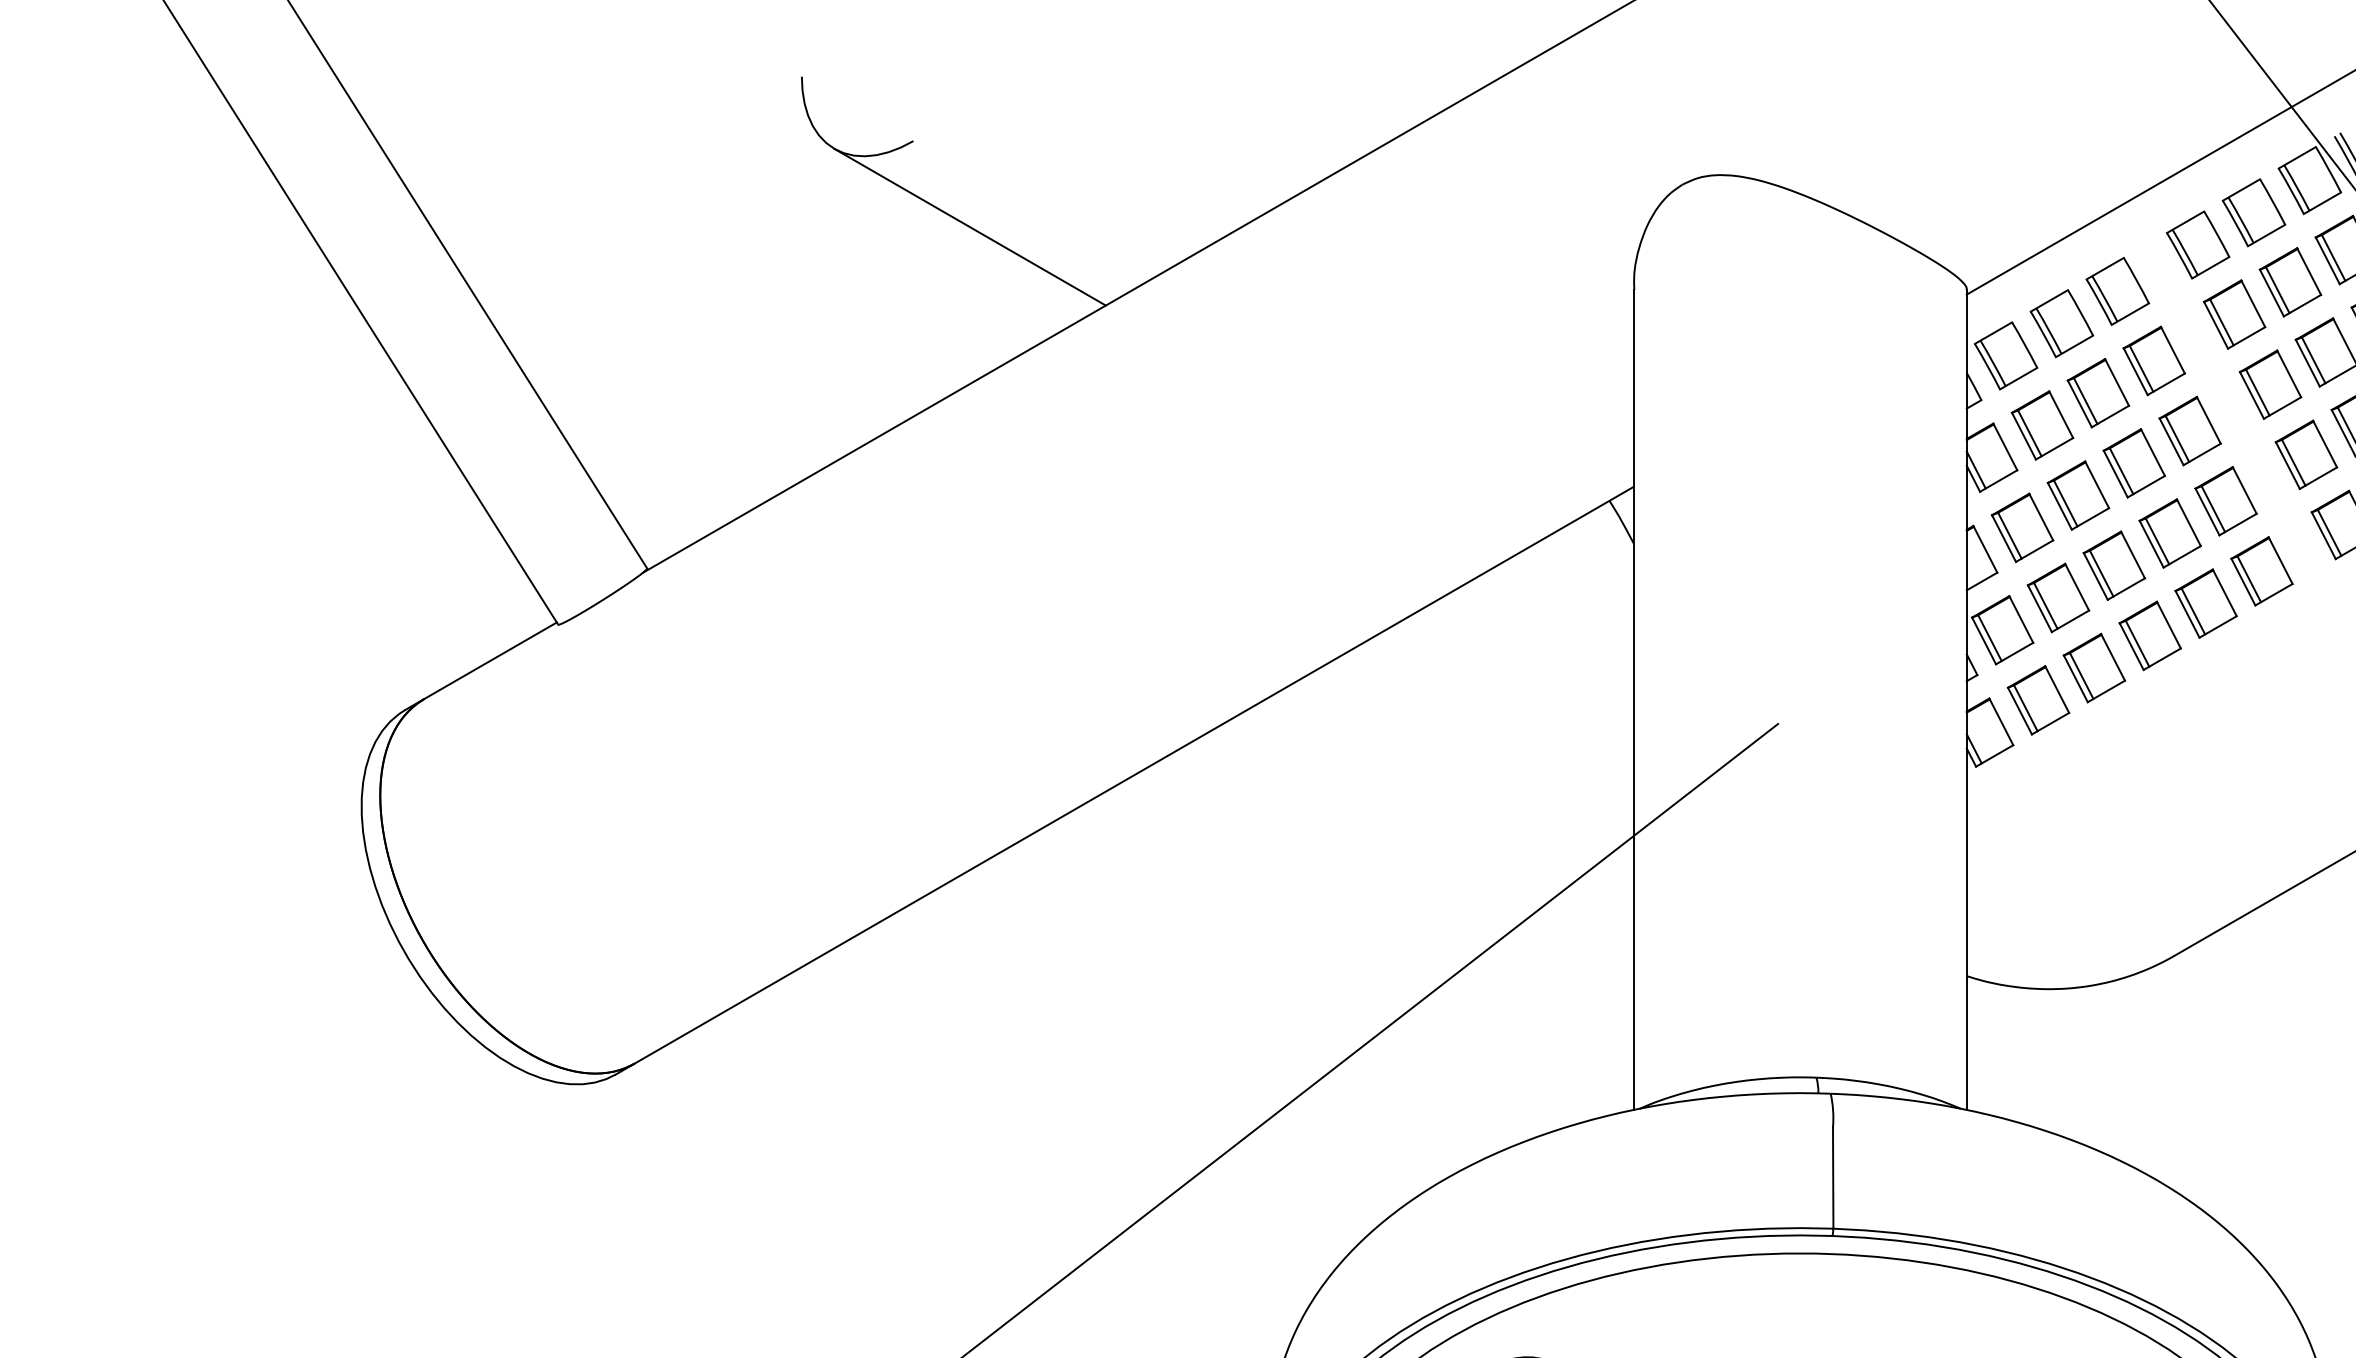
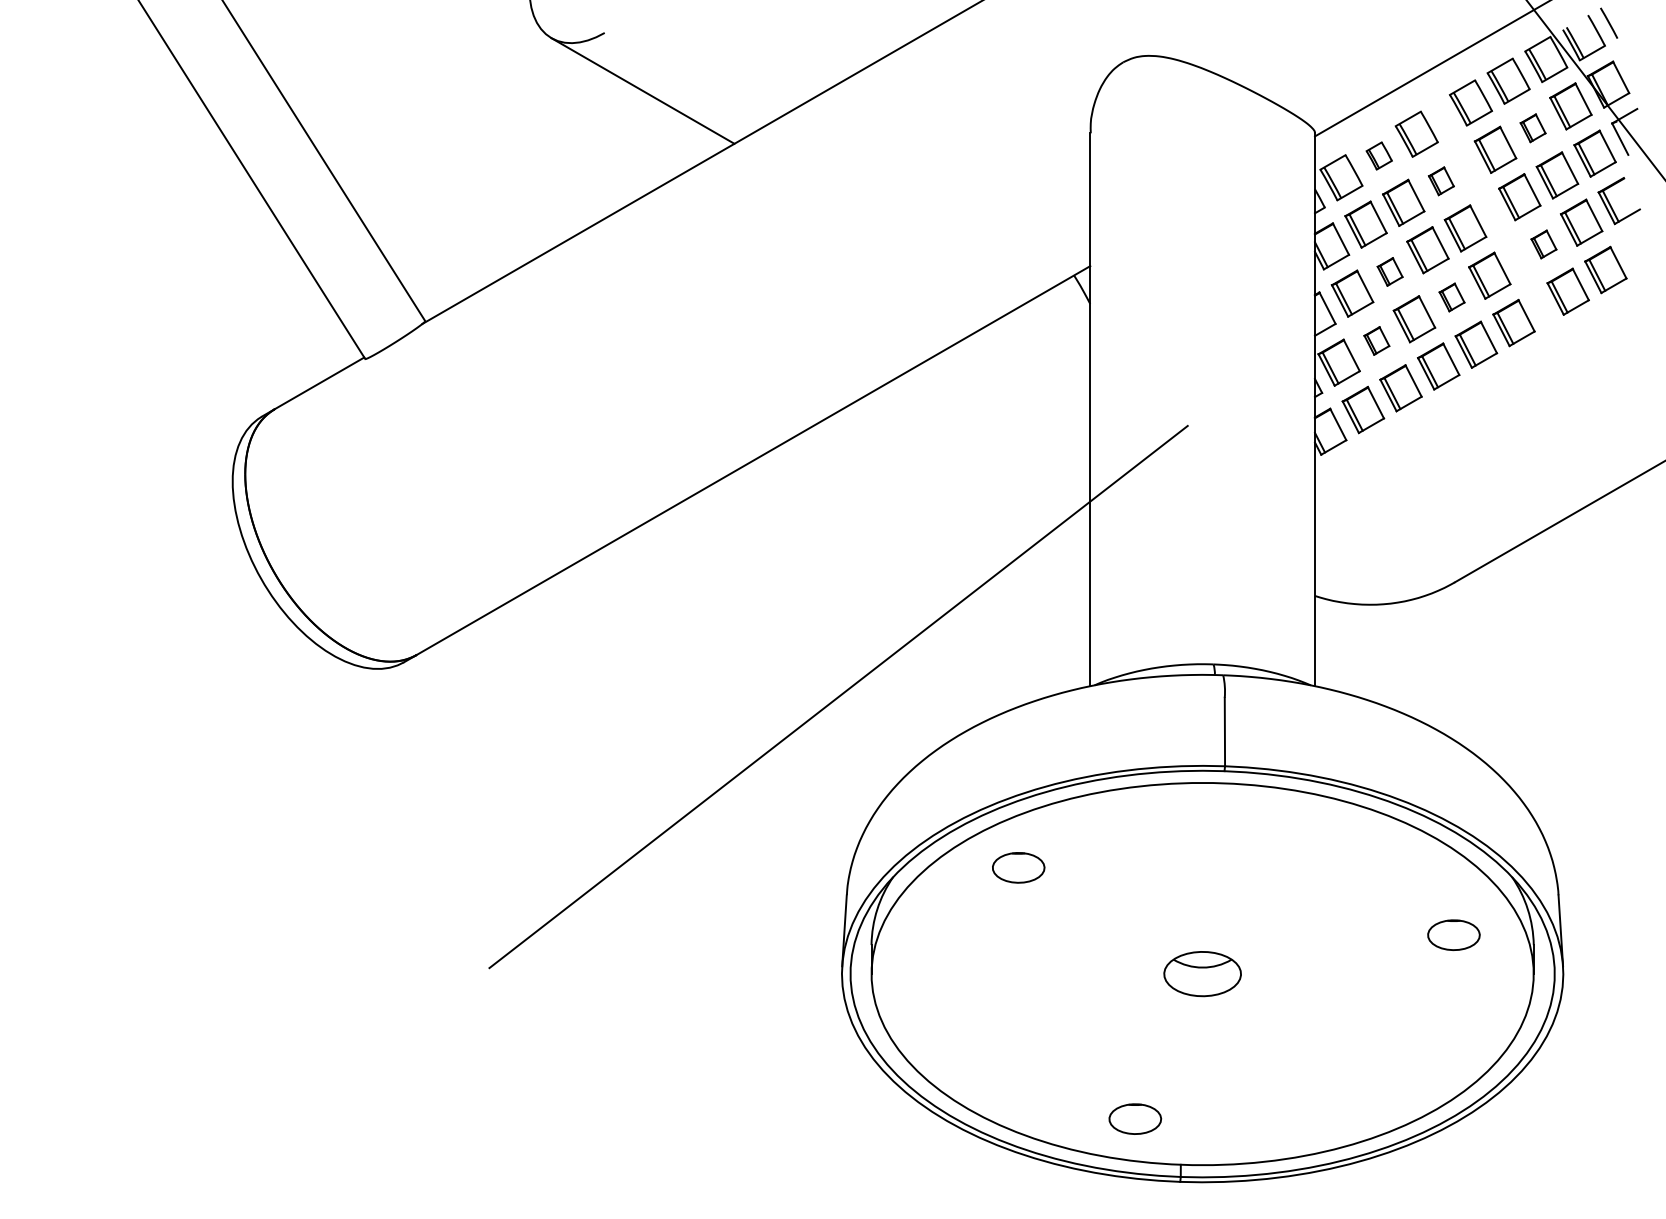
part: (2289, 282) -> (1532, 128), size x0.6
part: (2062, 322) -> (1379, 155), size x0.6
part: (2154, 361) -> (1441, 181), size x0.6
part: (2305, 454) -> (1543, 244), size x0.6
part: (2077, 494) -> (1389, 271), size x0.6
part: (2169, 533) -> (1451, 297), size x0.6
part: (2058, 597) -> (1376, 340), size x0.6

